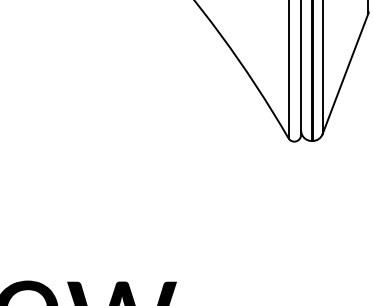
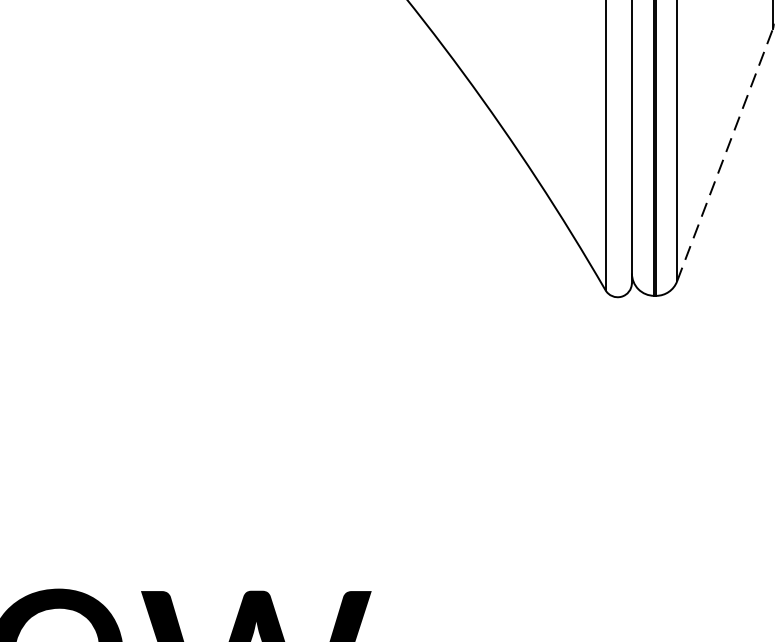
line: (345, 73) -> (725, 154), solid -> dashed

